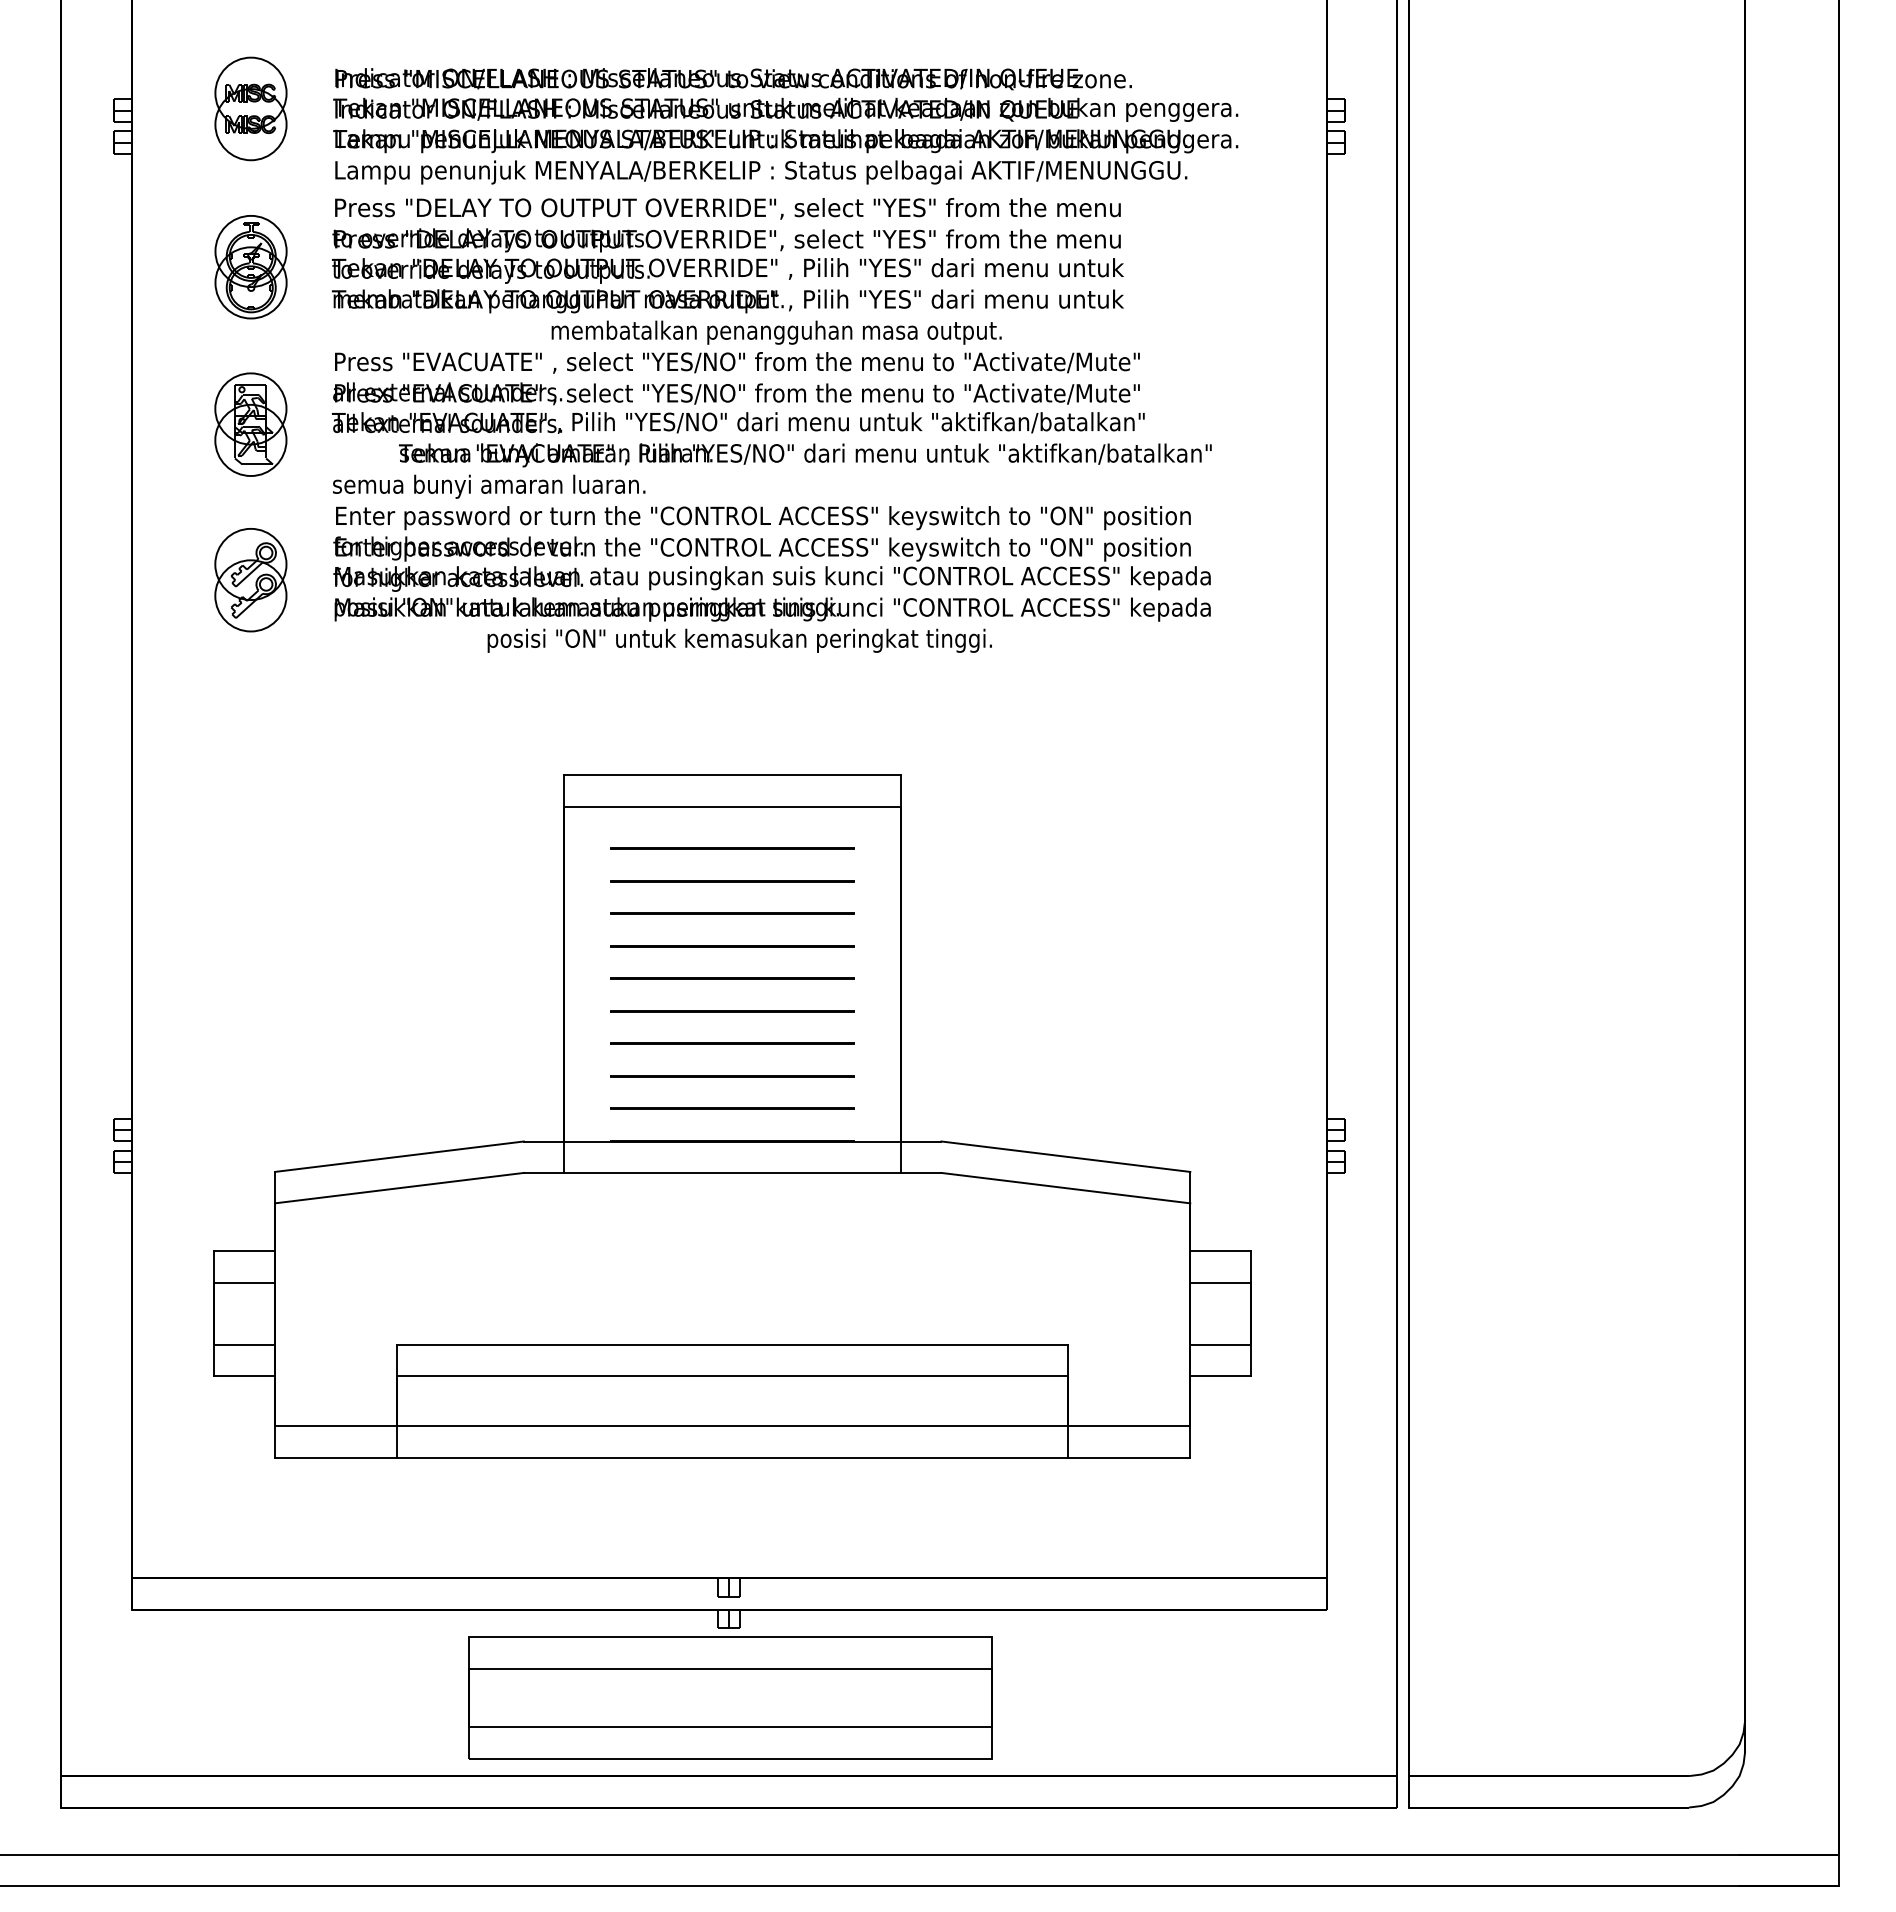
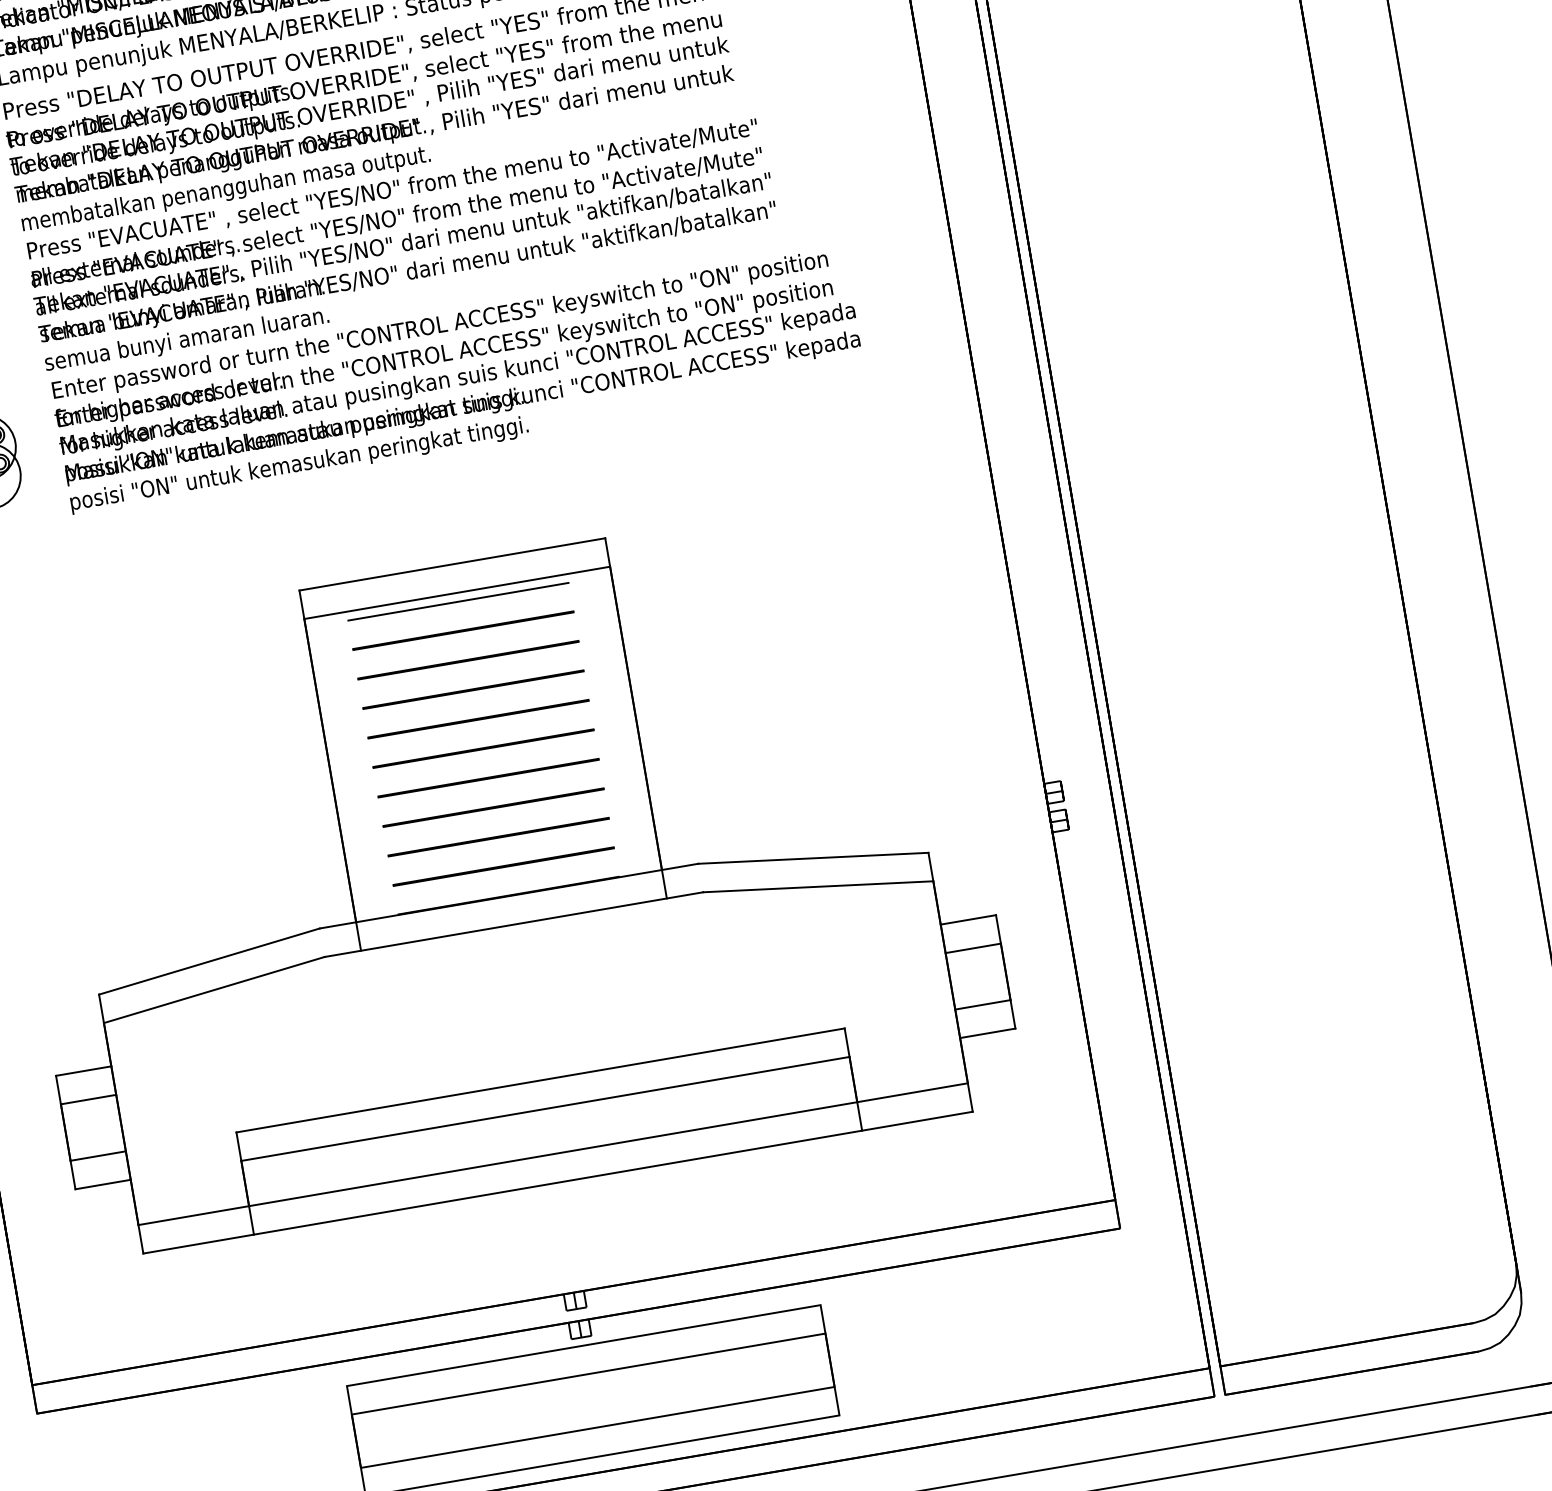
text: (776, 332) -> (225, 190), moved
text: (805, 455) -> (408, 273), moved
text: (739, 640) -> (299, 464), moved
line: (731, 816) -> (457, 601), added

